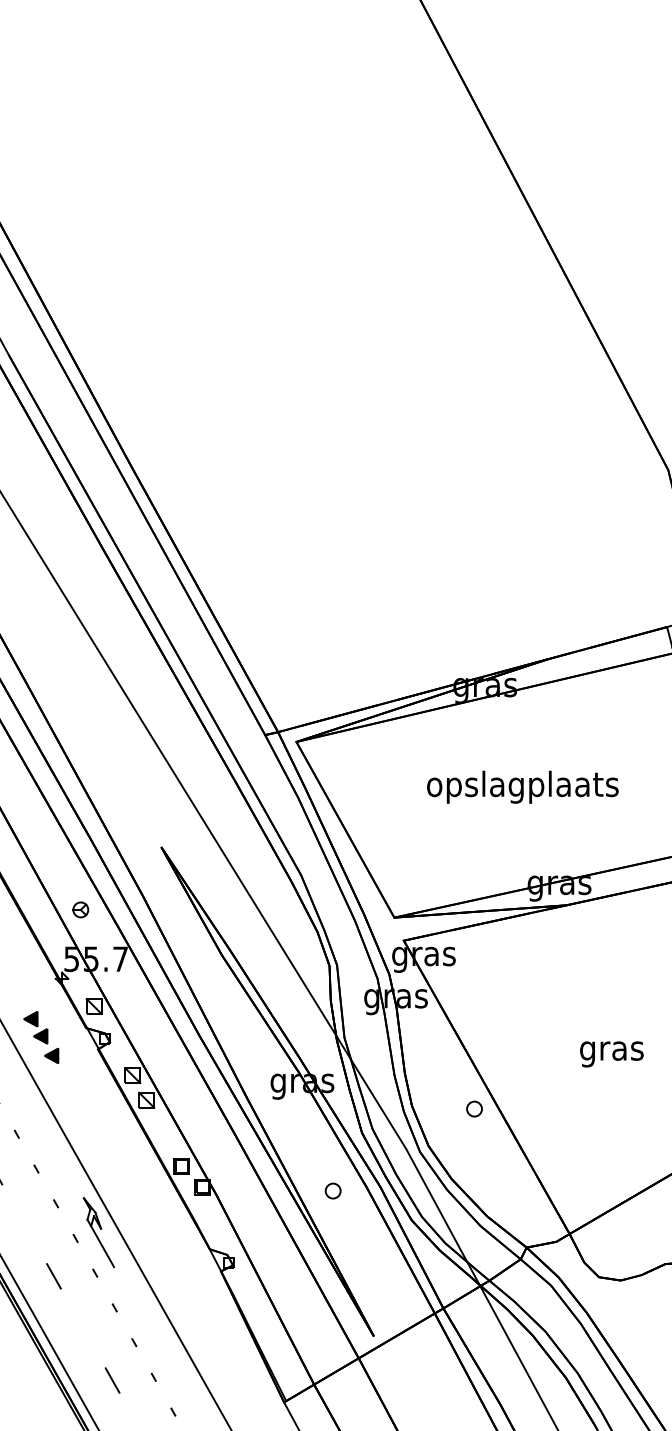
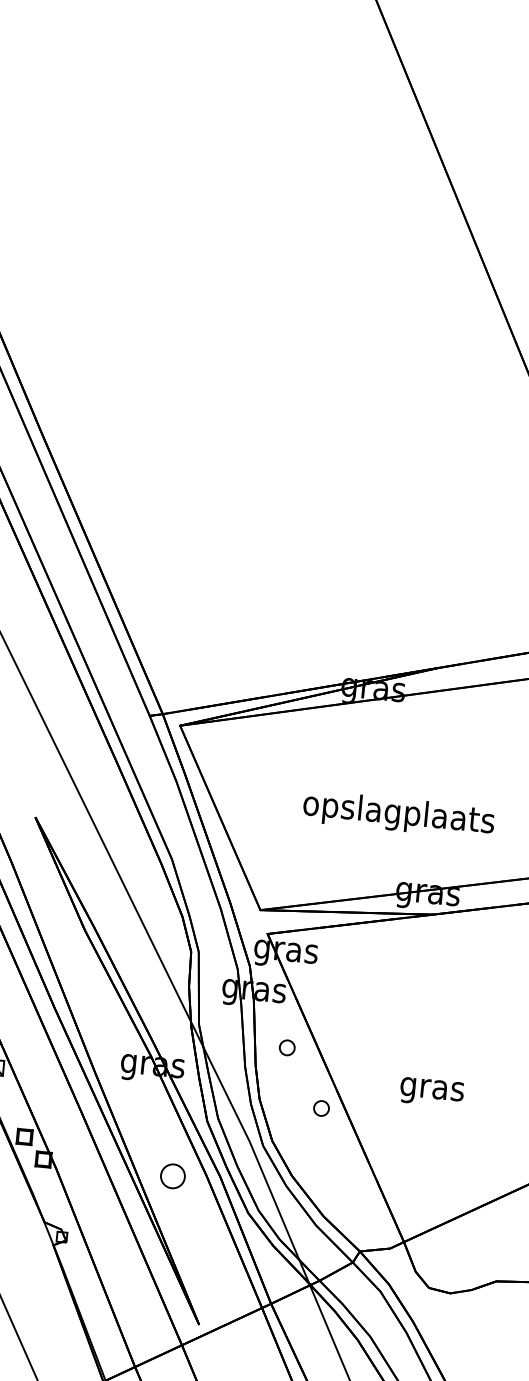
text: (522, 786) -> (398, 814), moved
part: (434, 1051) -> (287, 1047), added
text: (611, 1054) -> (431, 1092), moved
part: (332, 1190) -> (172, 1175), size x1.6

